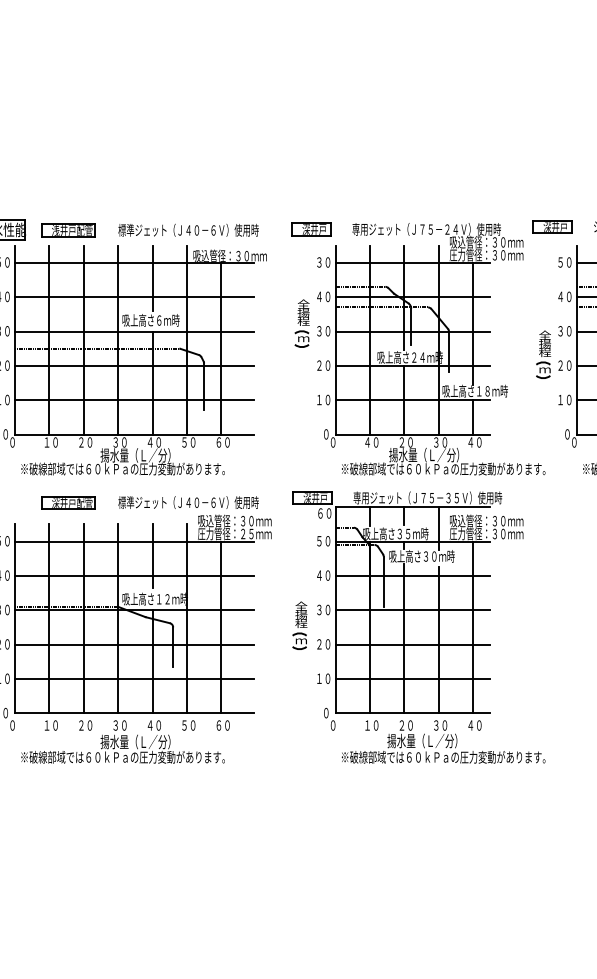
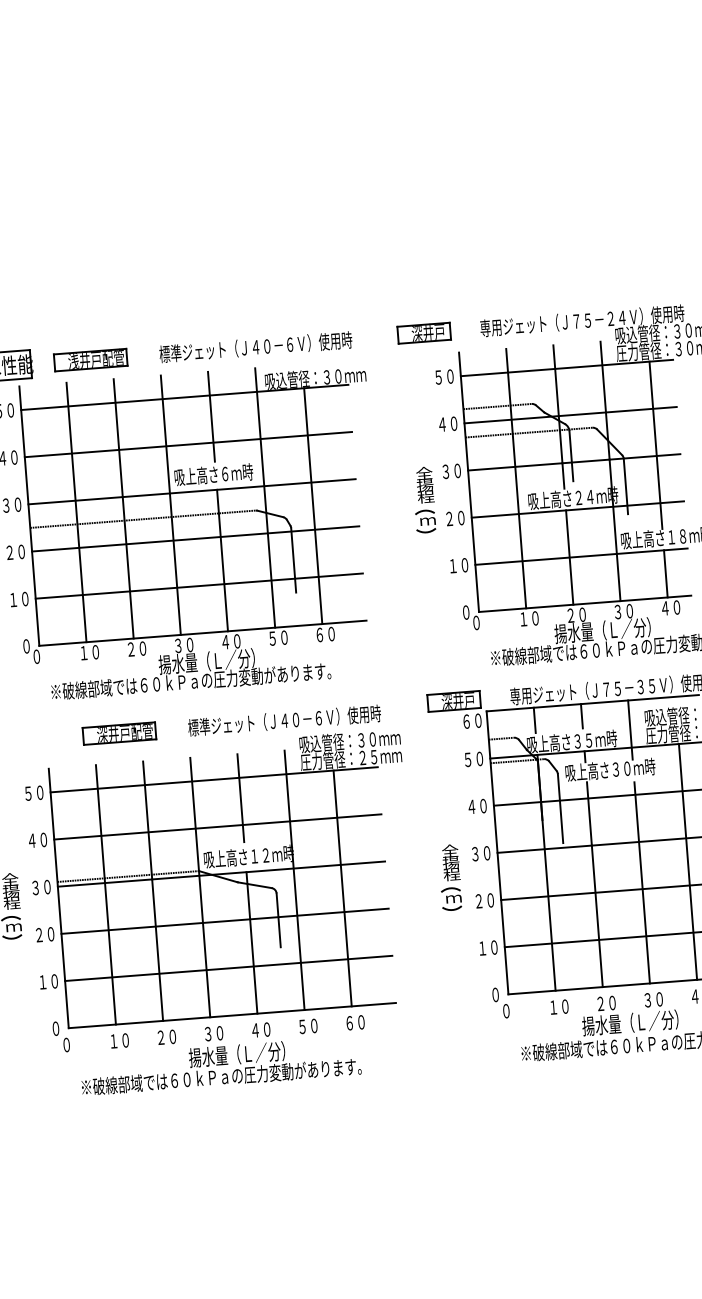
text: (319, 261) -> (438, 376), ３０ -> ５０
part: (301, 323) -> (423, 500), moved
text: (367, 442) -> (523, 619), ４０ -> １０

